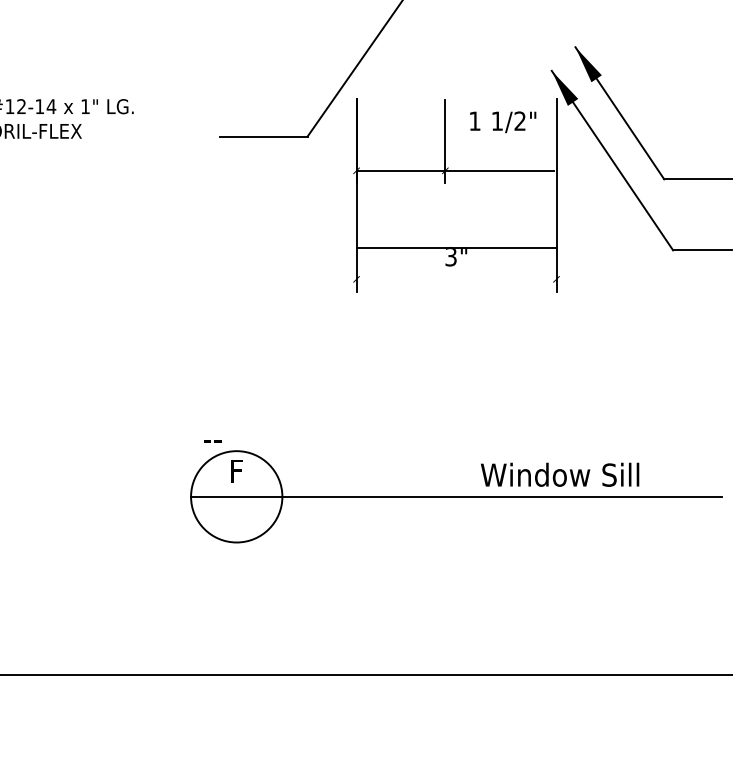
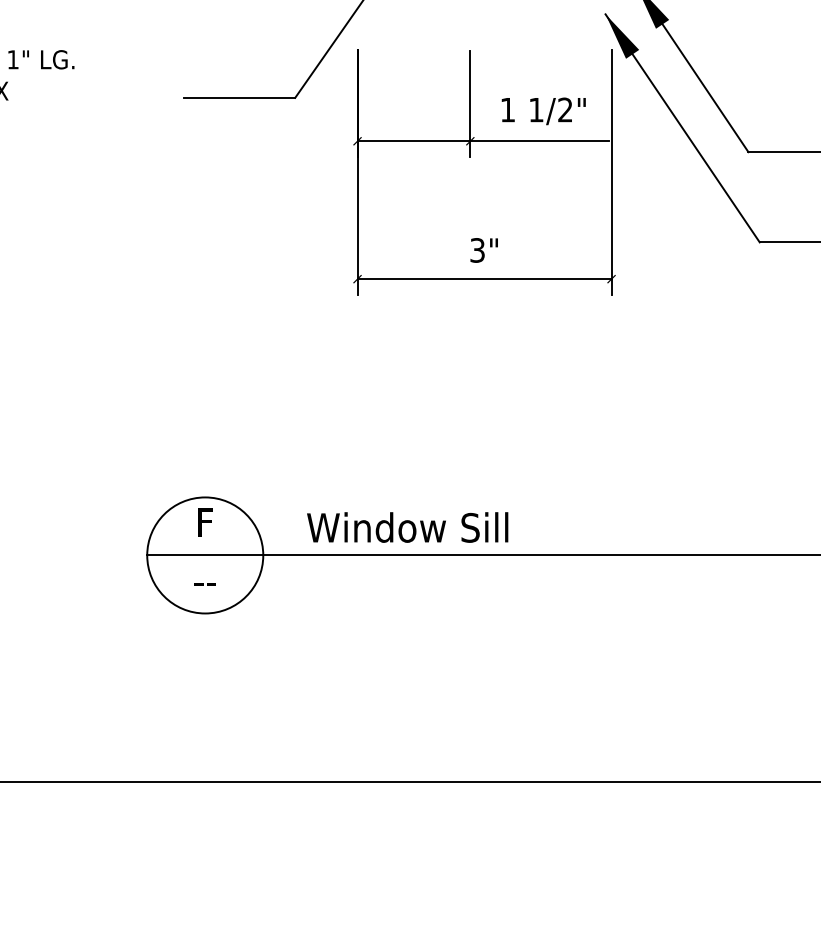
text: (503, 122) -> (544, 111), moved
line: (456, 248) -> (484, 279), moved
text: (212, 441) -> (204, 584), moved
text: (560, 474) -> (408, 527), moved

